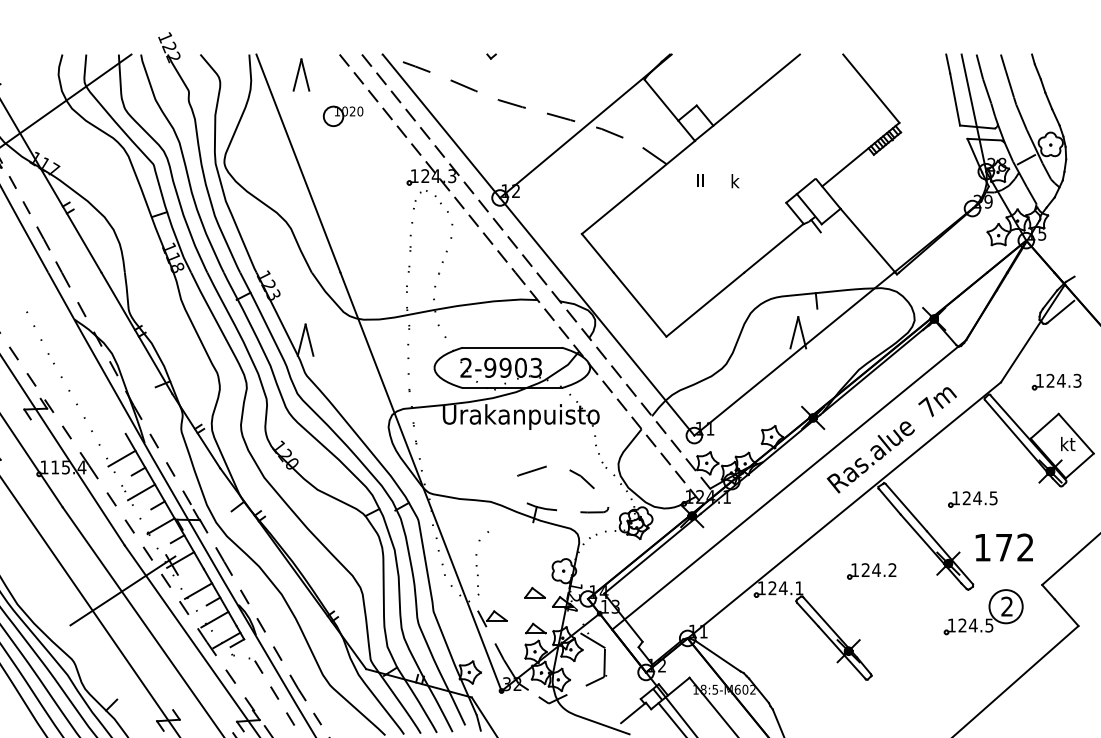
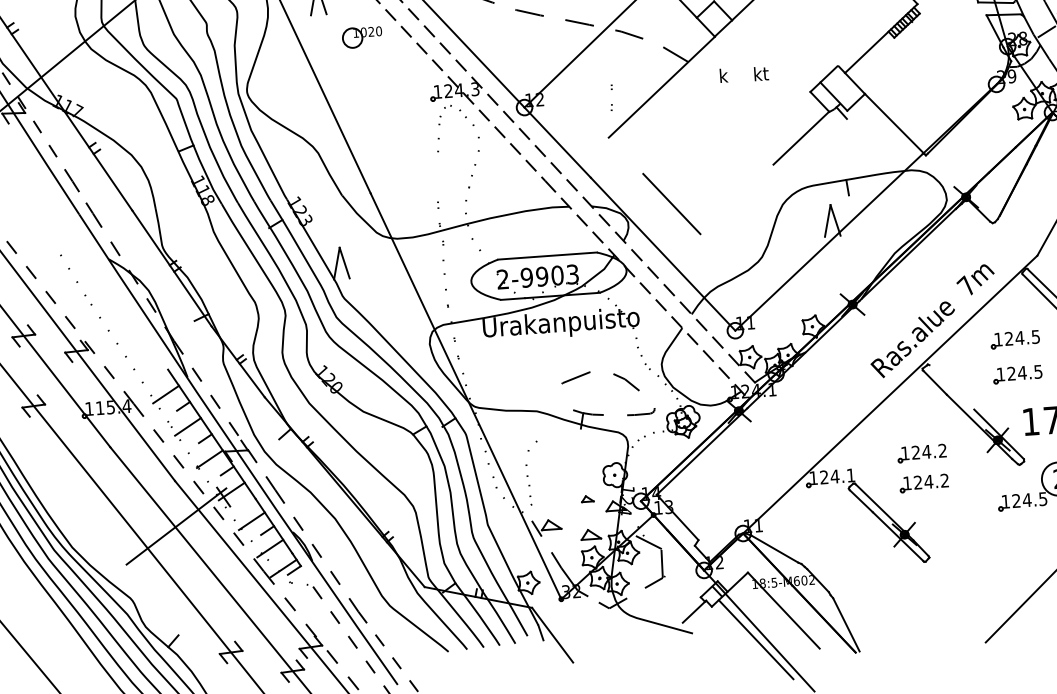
text: (701, 180) -> (724, 75), II -> k
text: (742, 181) -> (765, 73), k -> kt
line: (597, 252) -> (625, 155), removed
part: (409, 259) -> (611, 97), moved
line: (705, 304) -> (737, 199), removed
part: (972, 464) -> (1014, 339), added
line: (789, 484) -> (833, 372), removed
line: (906, 507) -> (952, 387), removed
part: (534, 592) -> (587, 498), size x0.6
part: (871, 601) -> (923, 483), added

